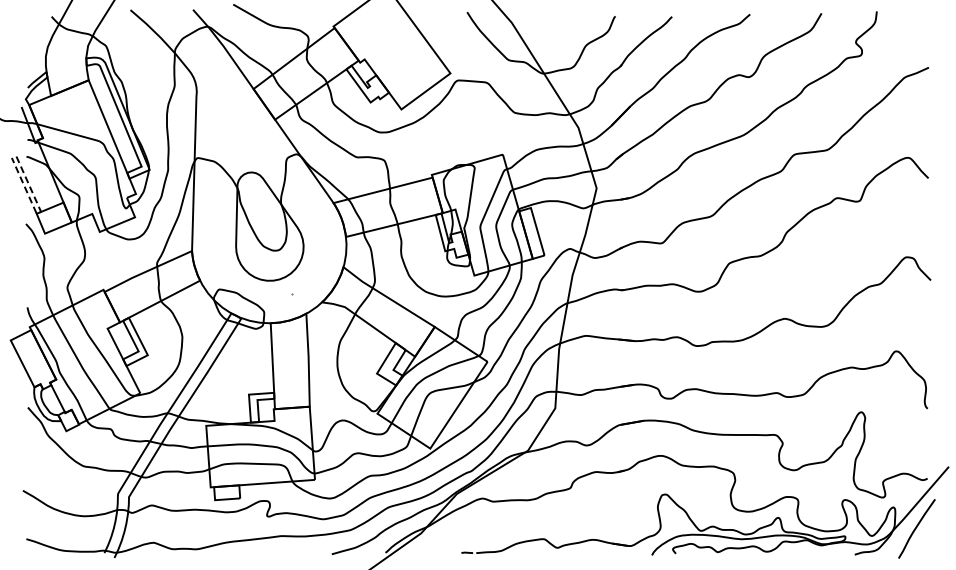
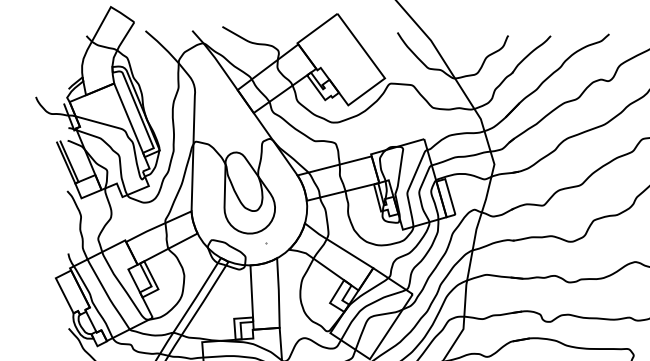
line: (38, 213) -> (76, 183), dashed -> solid

